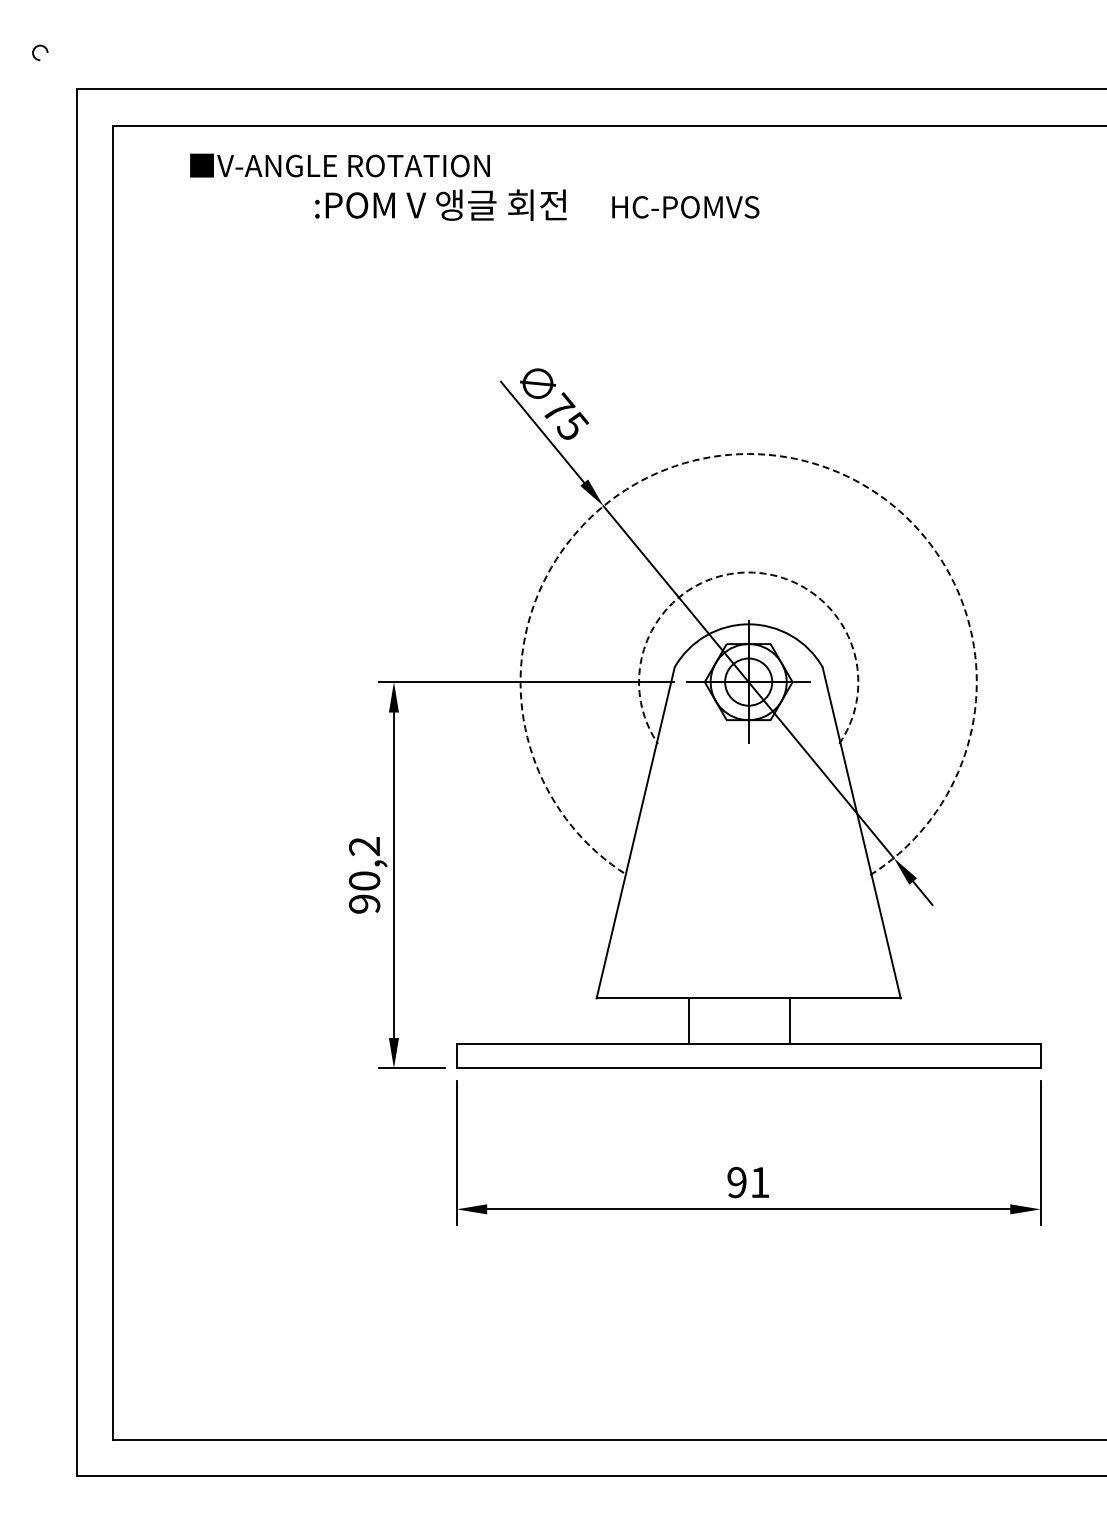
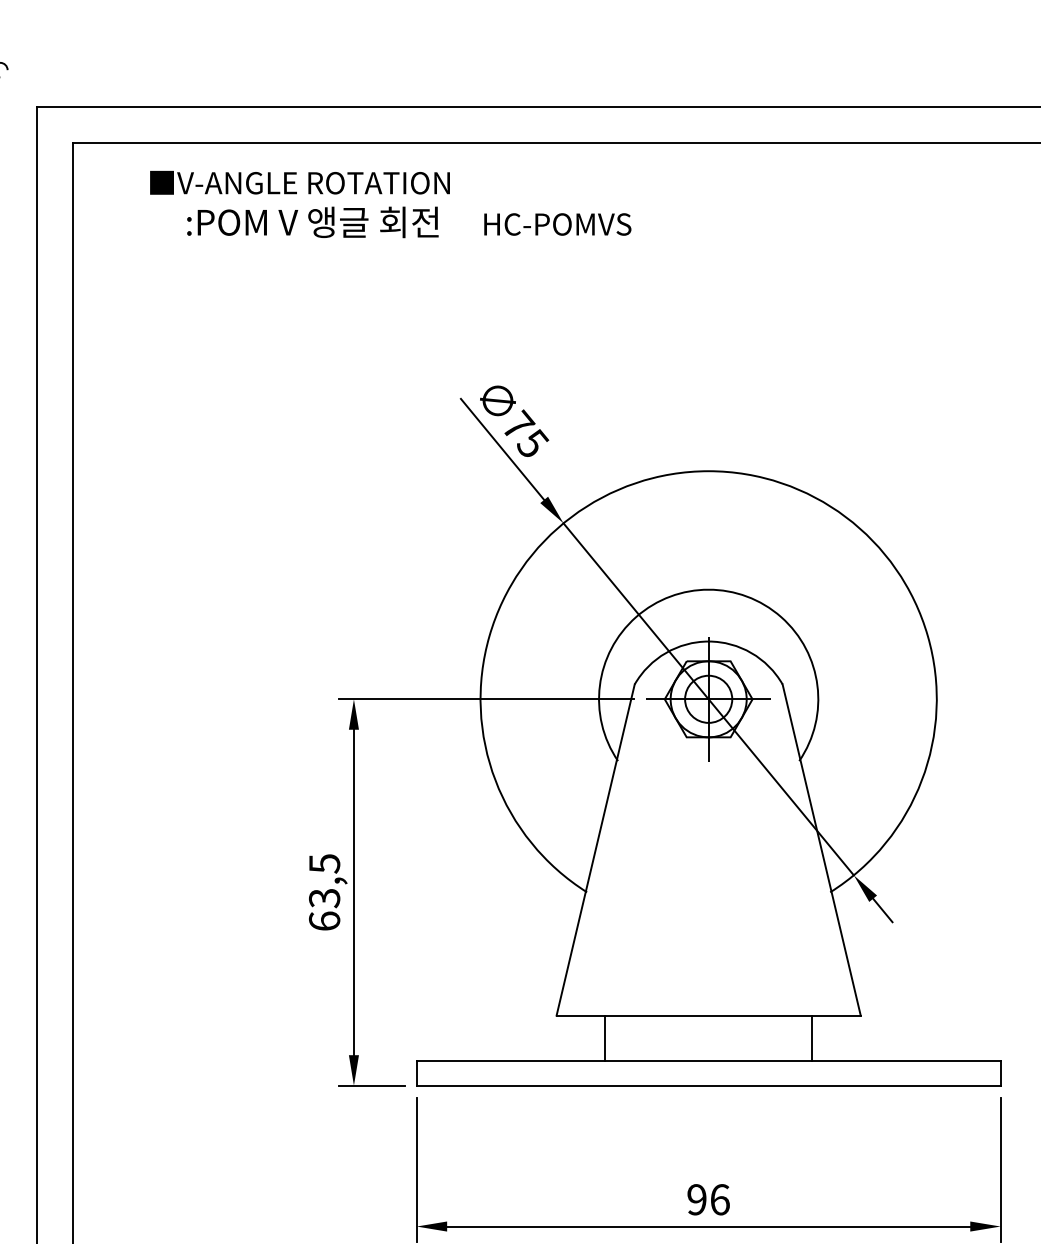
text: (537, 204) -> (409, 221), moved
arc: (748, 454) -> (708, 471), dashed -> solid
arc: (748, 572) -> (708, 589), dashed -> solid
text: (364, 875) -> (324, 892), 90,2 -> 63,5
line: (689, 1021) -> (605, 1038), moved
line: (790, 1021) -> (812, 1038), moved
text: (760, 1182) -> (720, 1199), 91 -> 96

